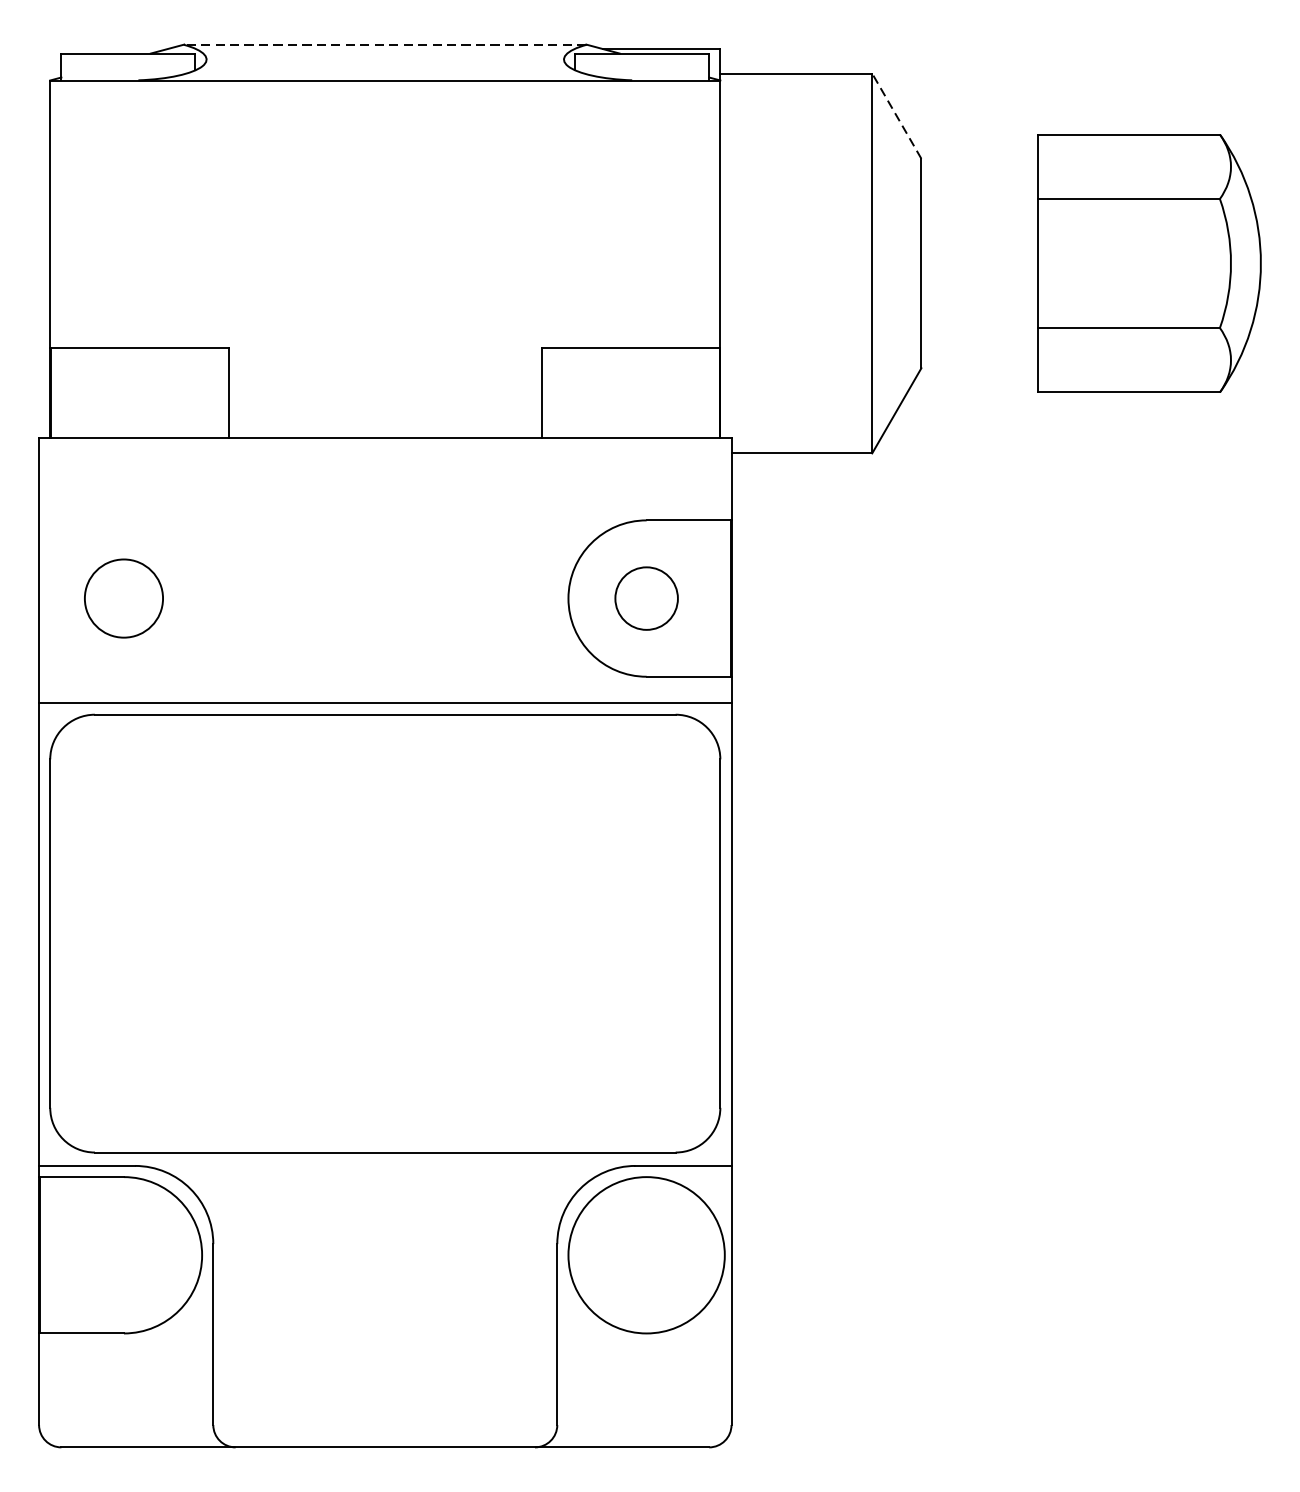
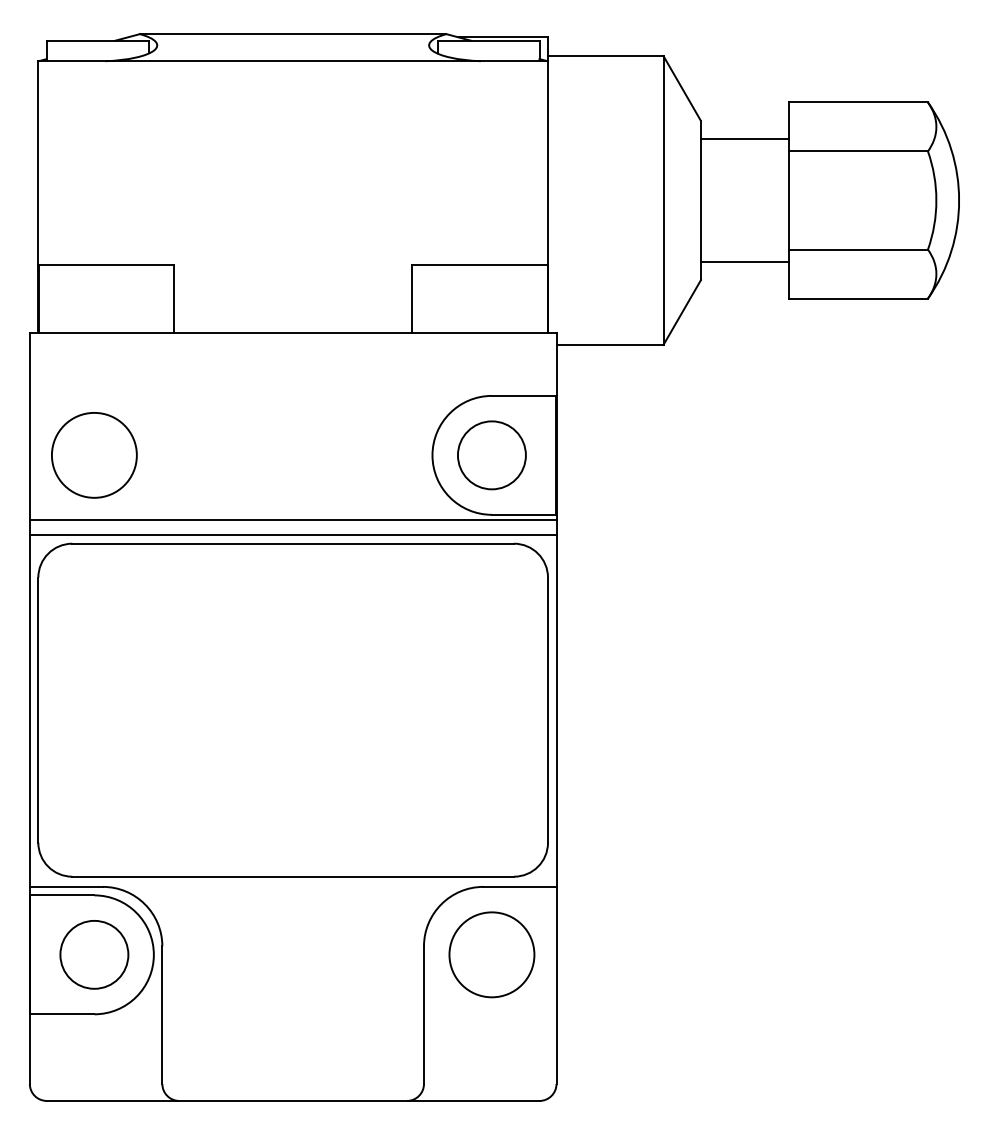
line: (385, 45) -> (293, 34), dashed -> solid
line: (895, 116) -> (681, 88), dashed -> solid
line: (978, 183) -> (744, 139), added
line: (978, 343) -> (744, 261), added
circle: (122, 597) -> (93, 454), size x1.43
circle: (646, 598) -> (491, 455), size x1.43
line: (384, 682) -> (292, 519), added
circle: (124, 1254) -> (94, 954), added
circle: (646, 1254) -> (491, 954), size x0.71

